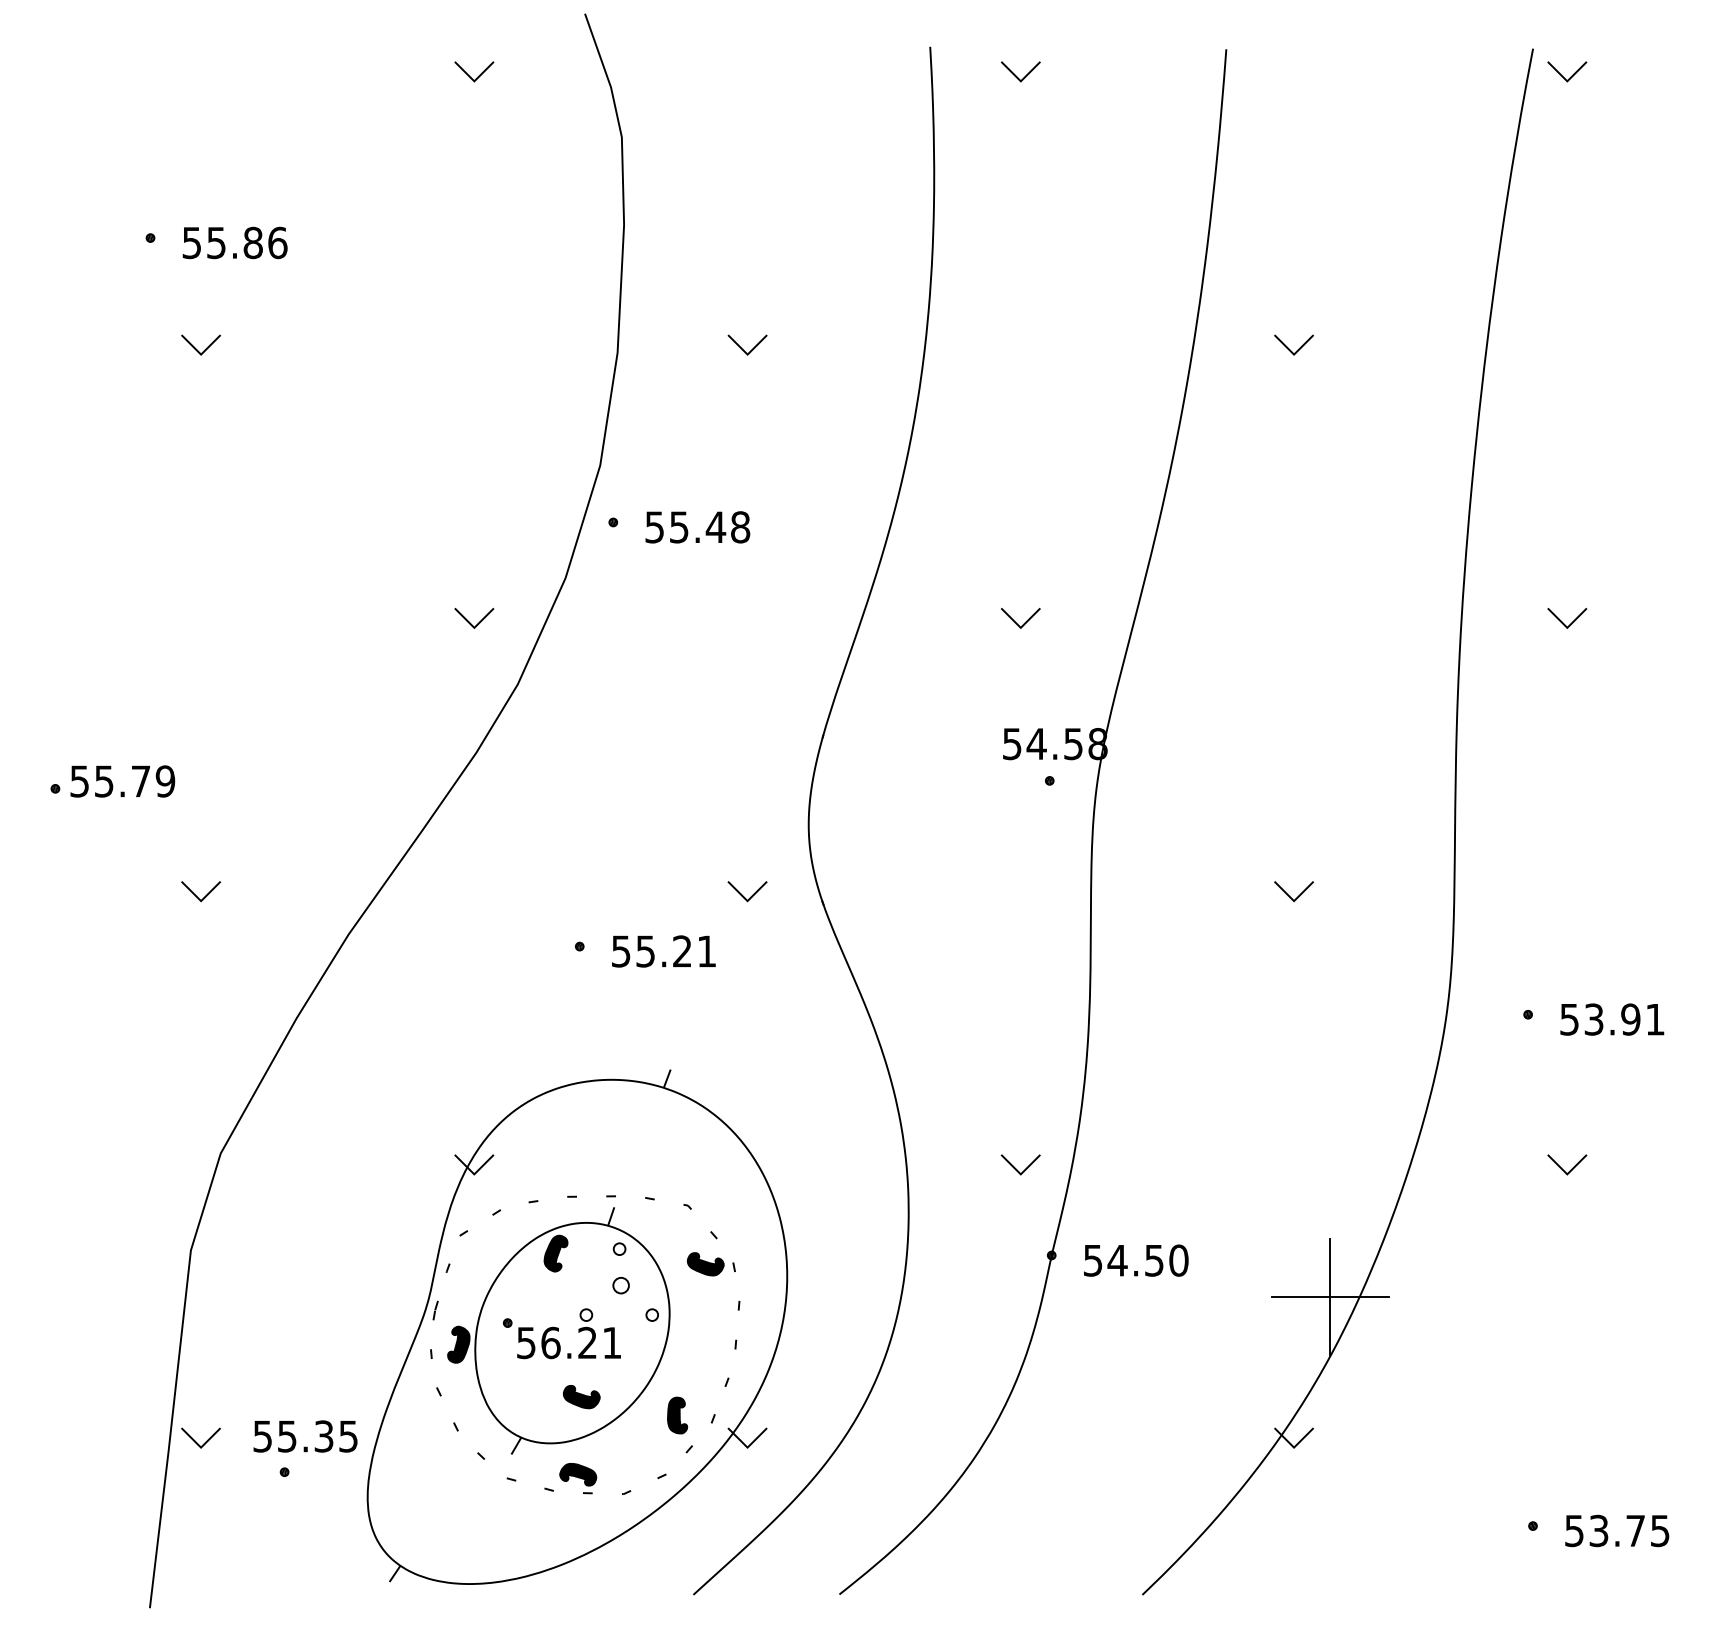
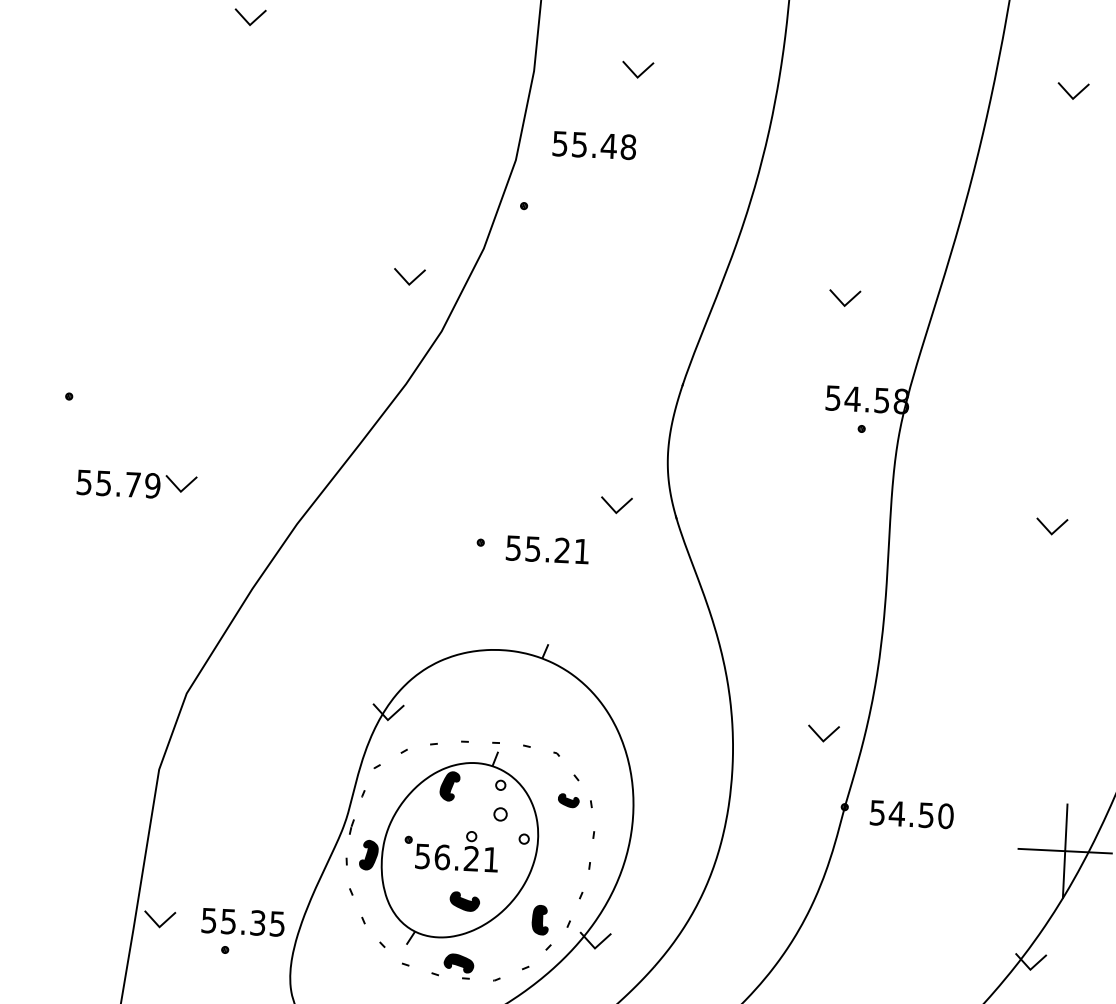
line: (196, 348) -> (246, 20), moved
text: (697, 527) -> (594, 145), moved
text: (122, 781) -> (118, 484), moved
part: (705, 1264) -> (568, 800), size x0.7

